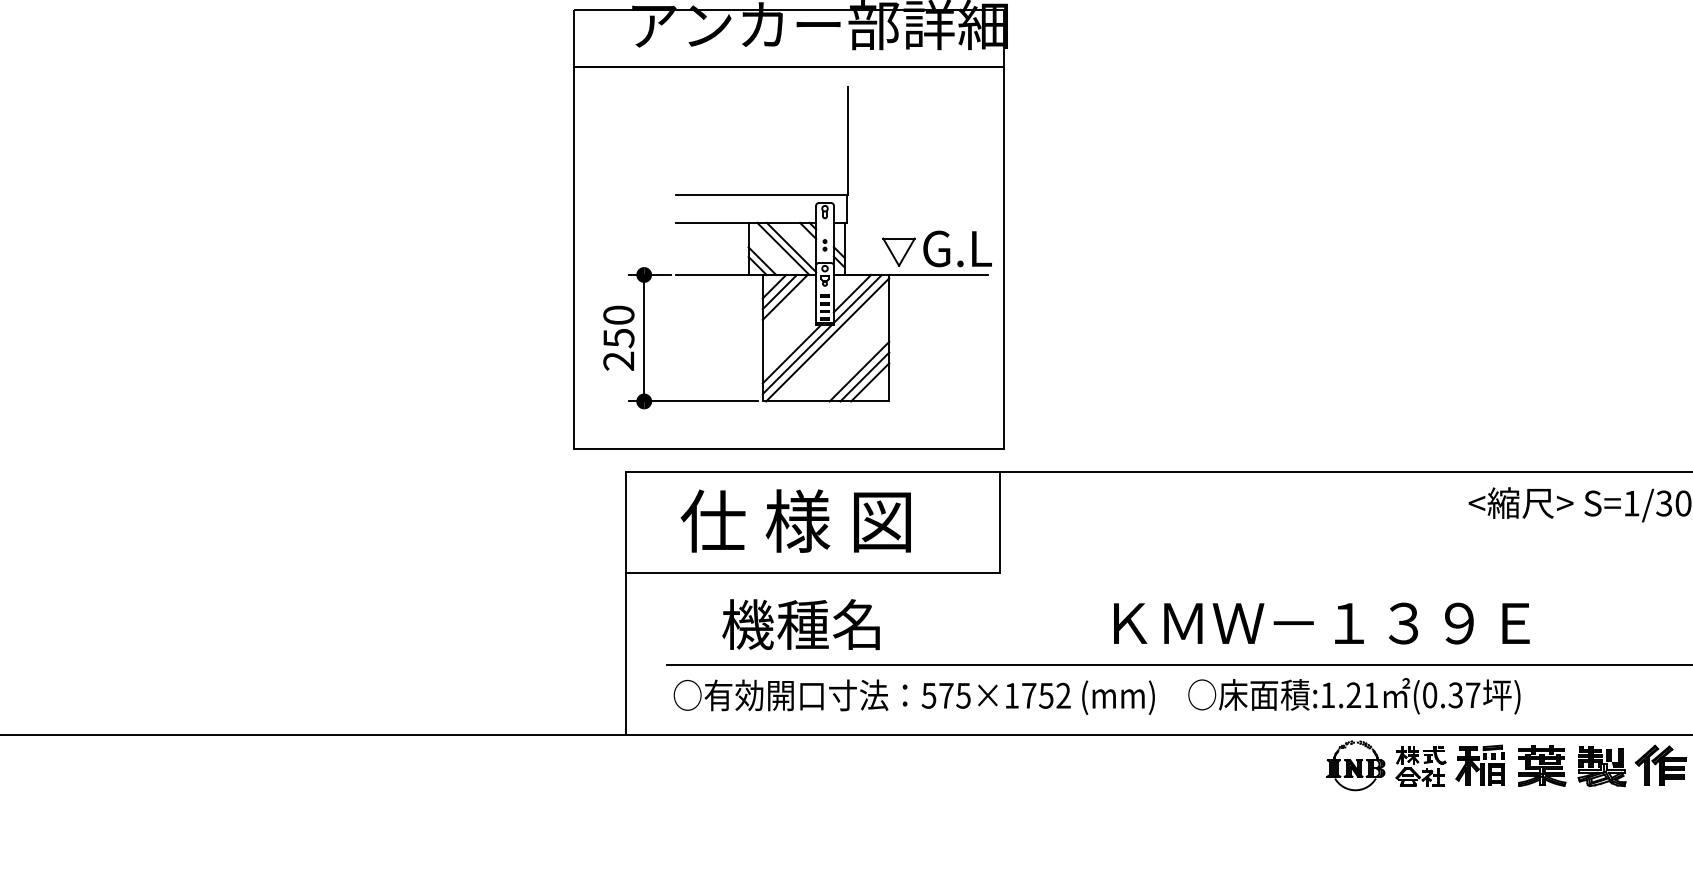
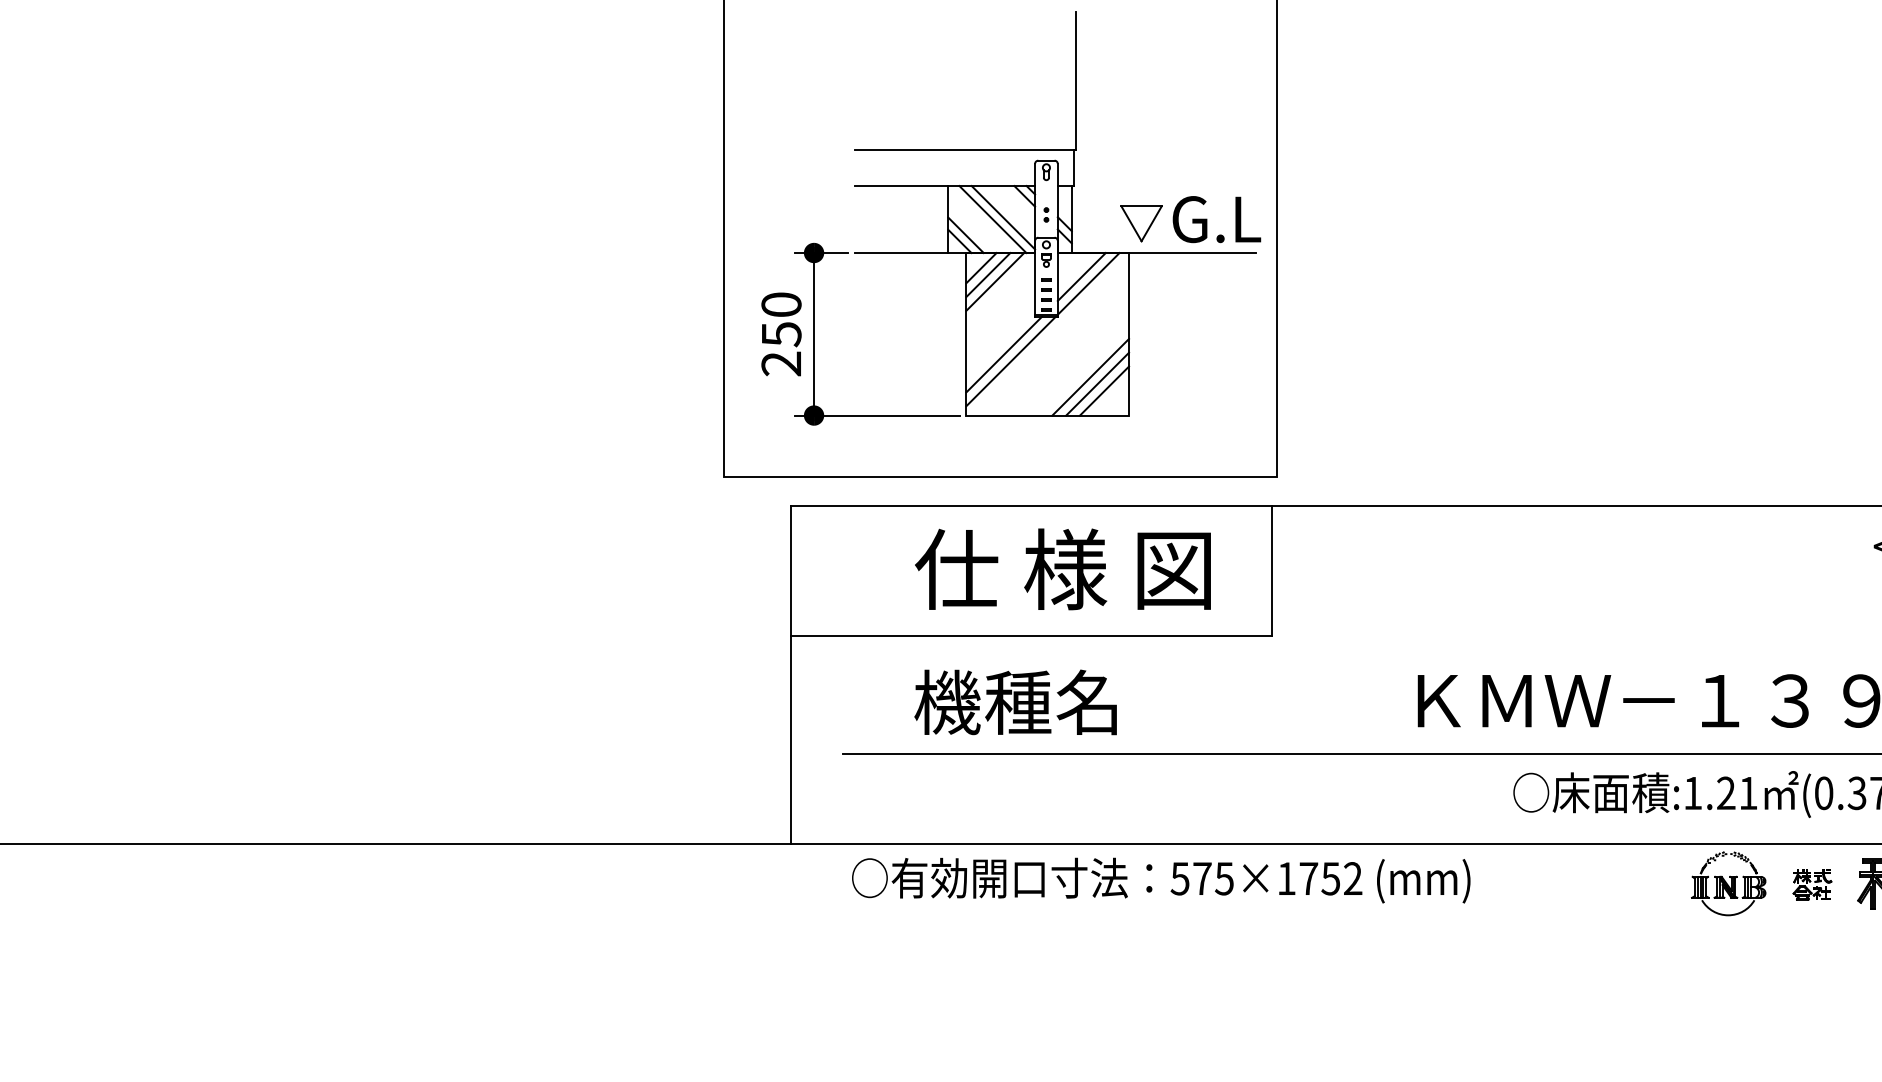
line: (827, 339) -> (1049, 335), removed
text: (795, 520) -> (1062, 568), moved
text: (913, 696) -> (1160, 879), moved
part: (1420, 766) -> (1811, 884), size x0.6

